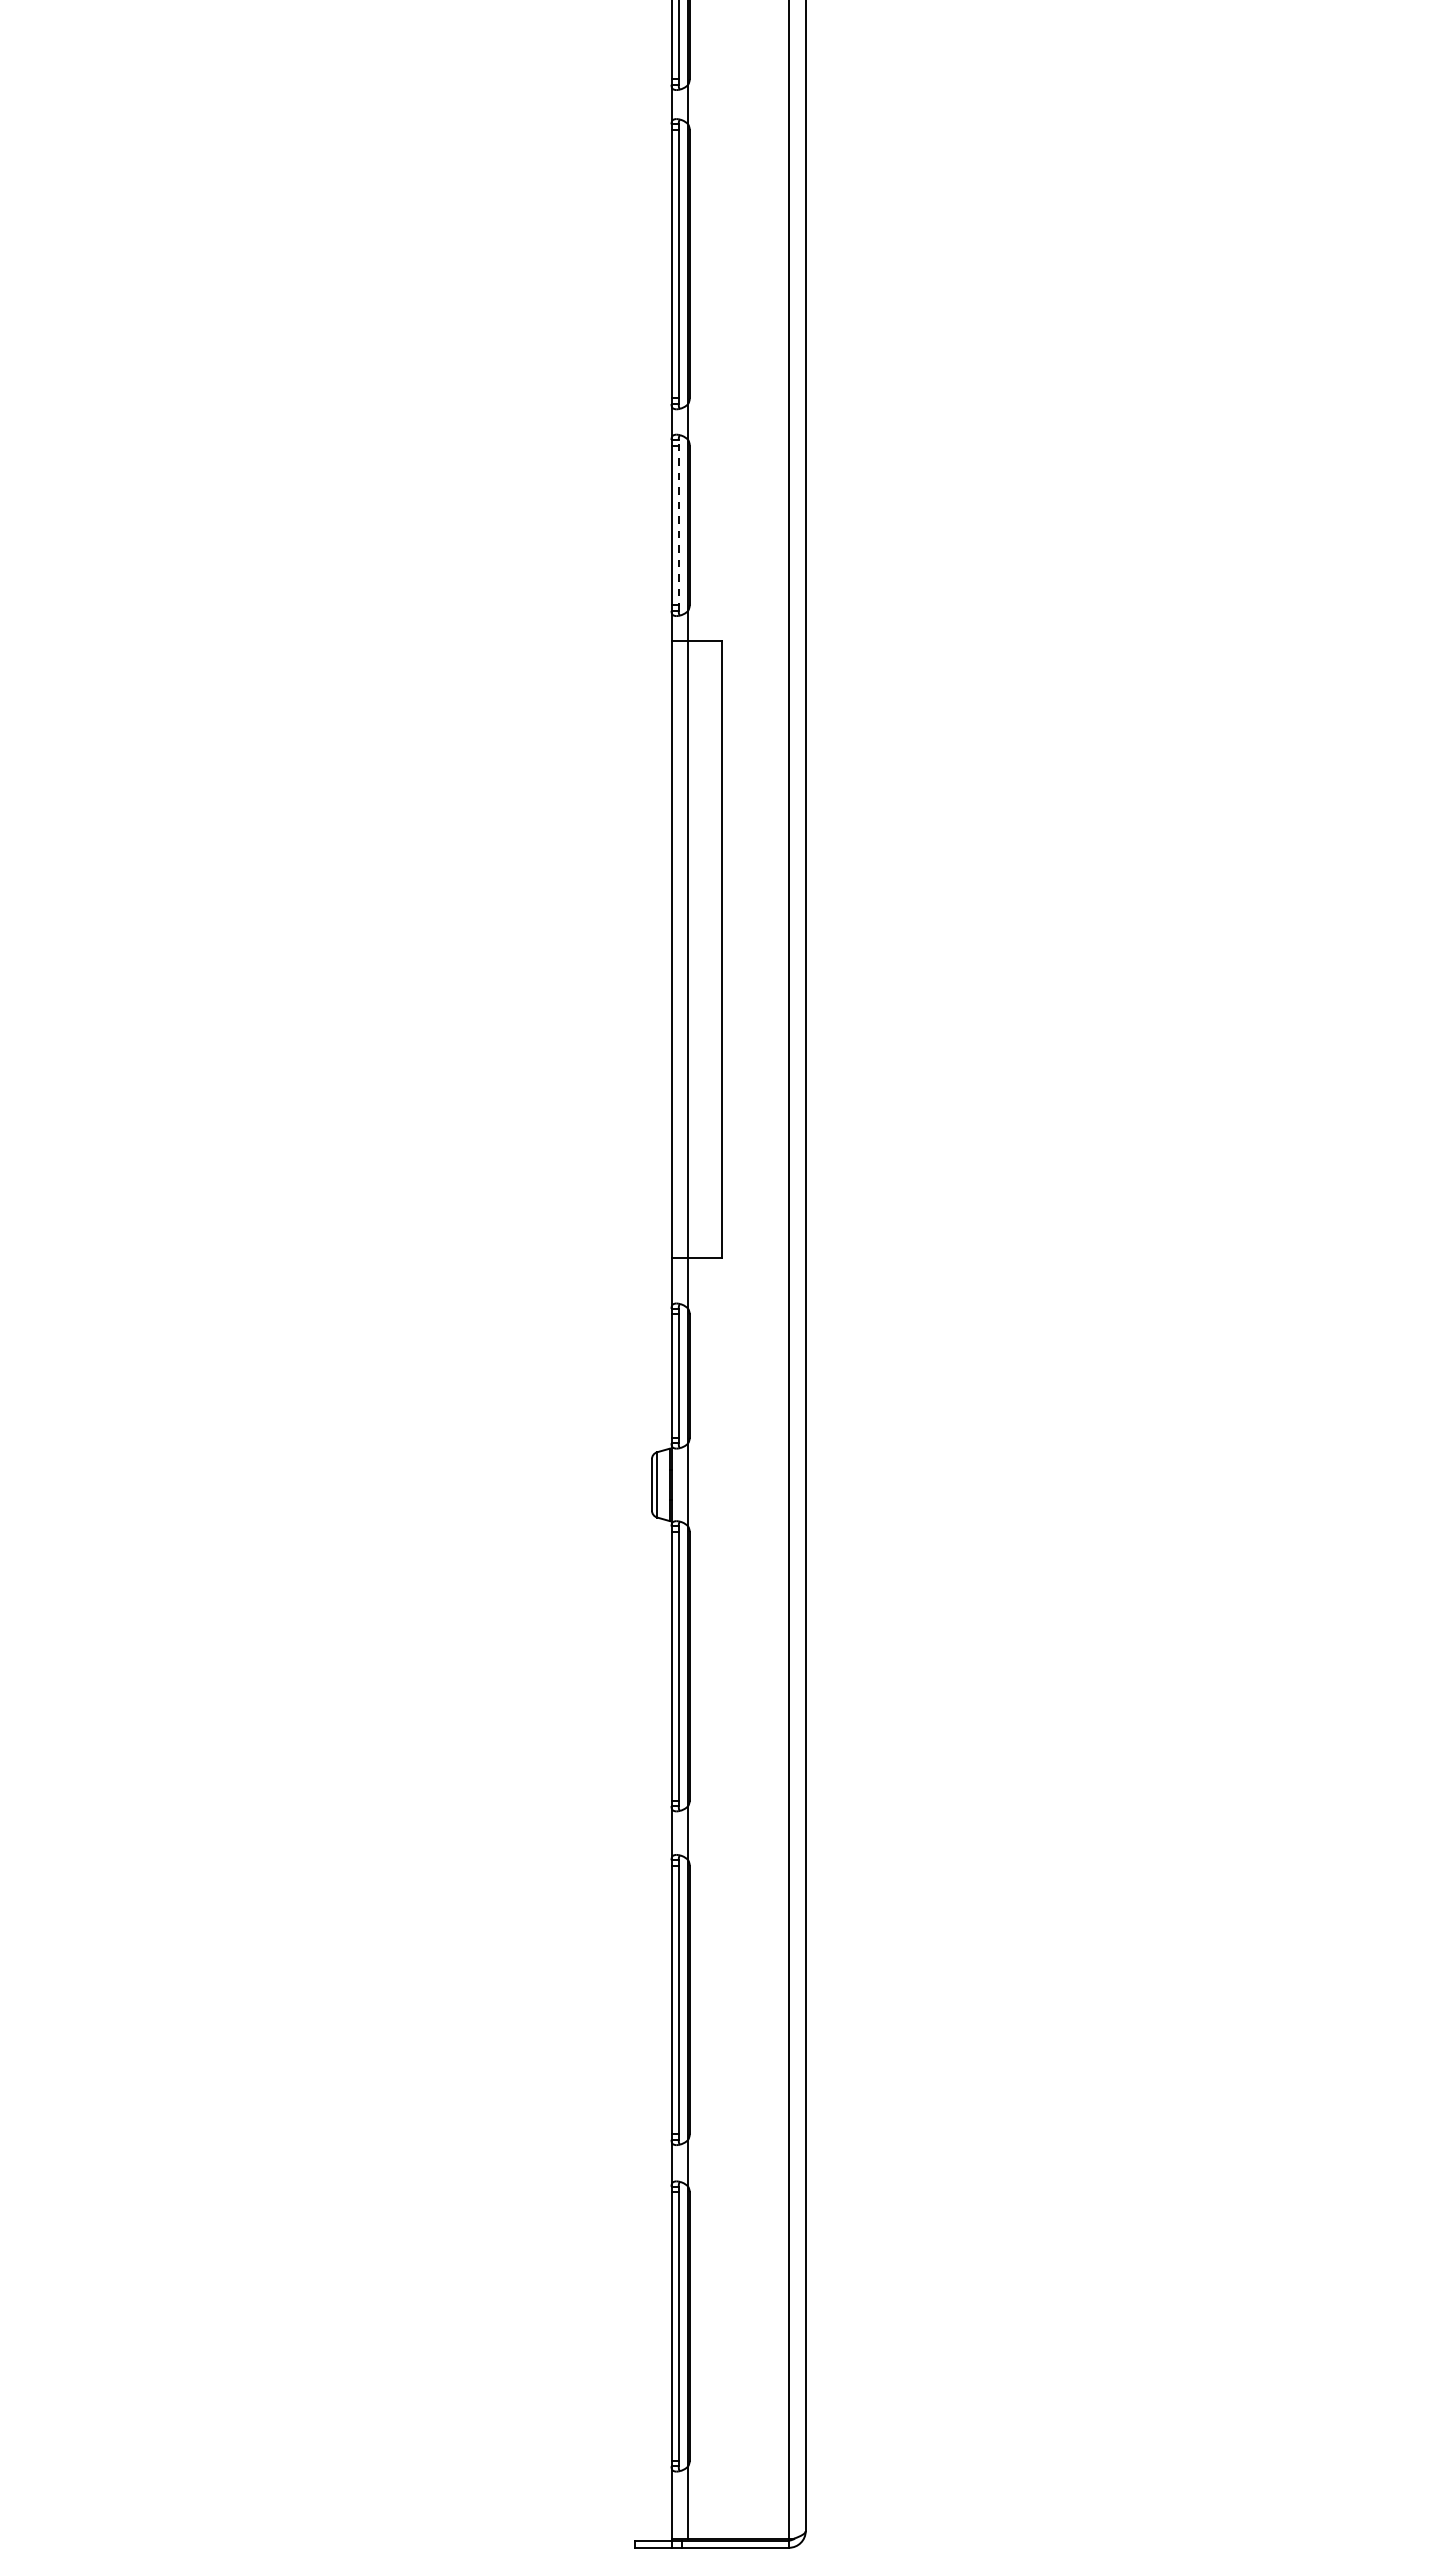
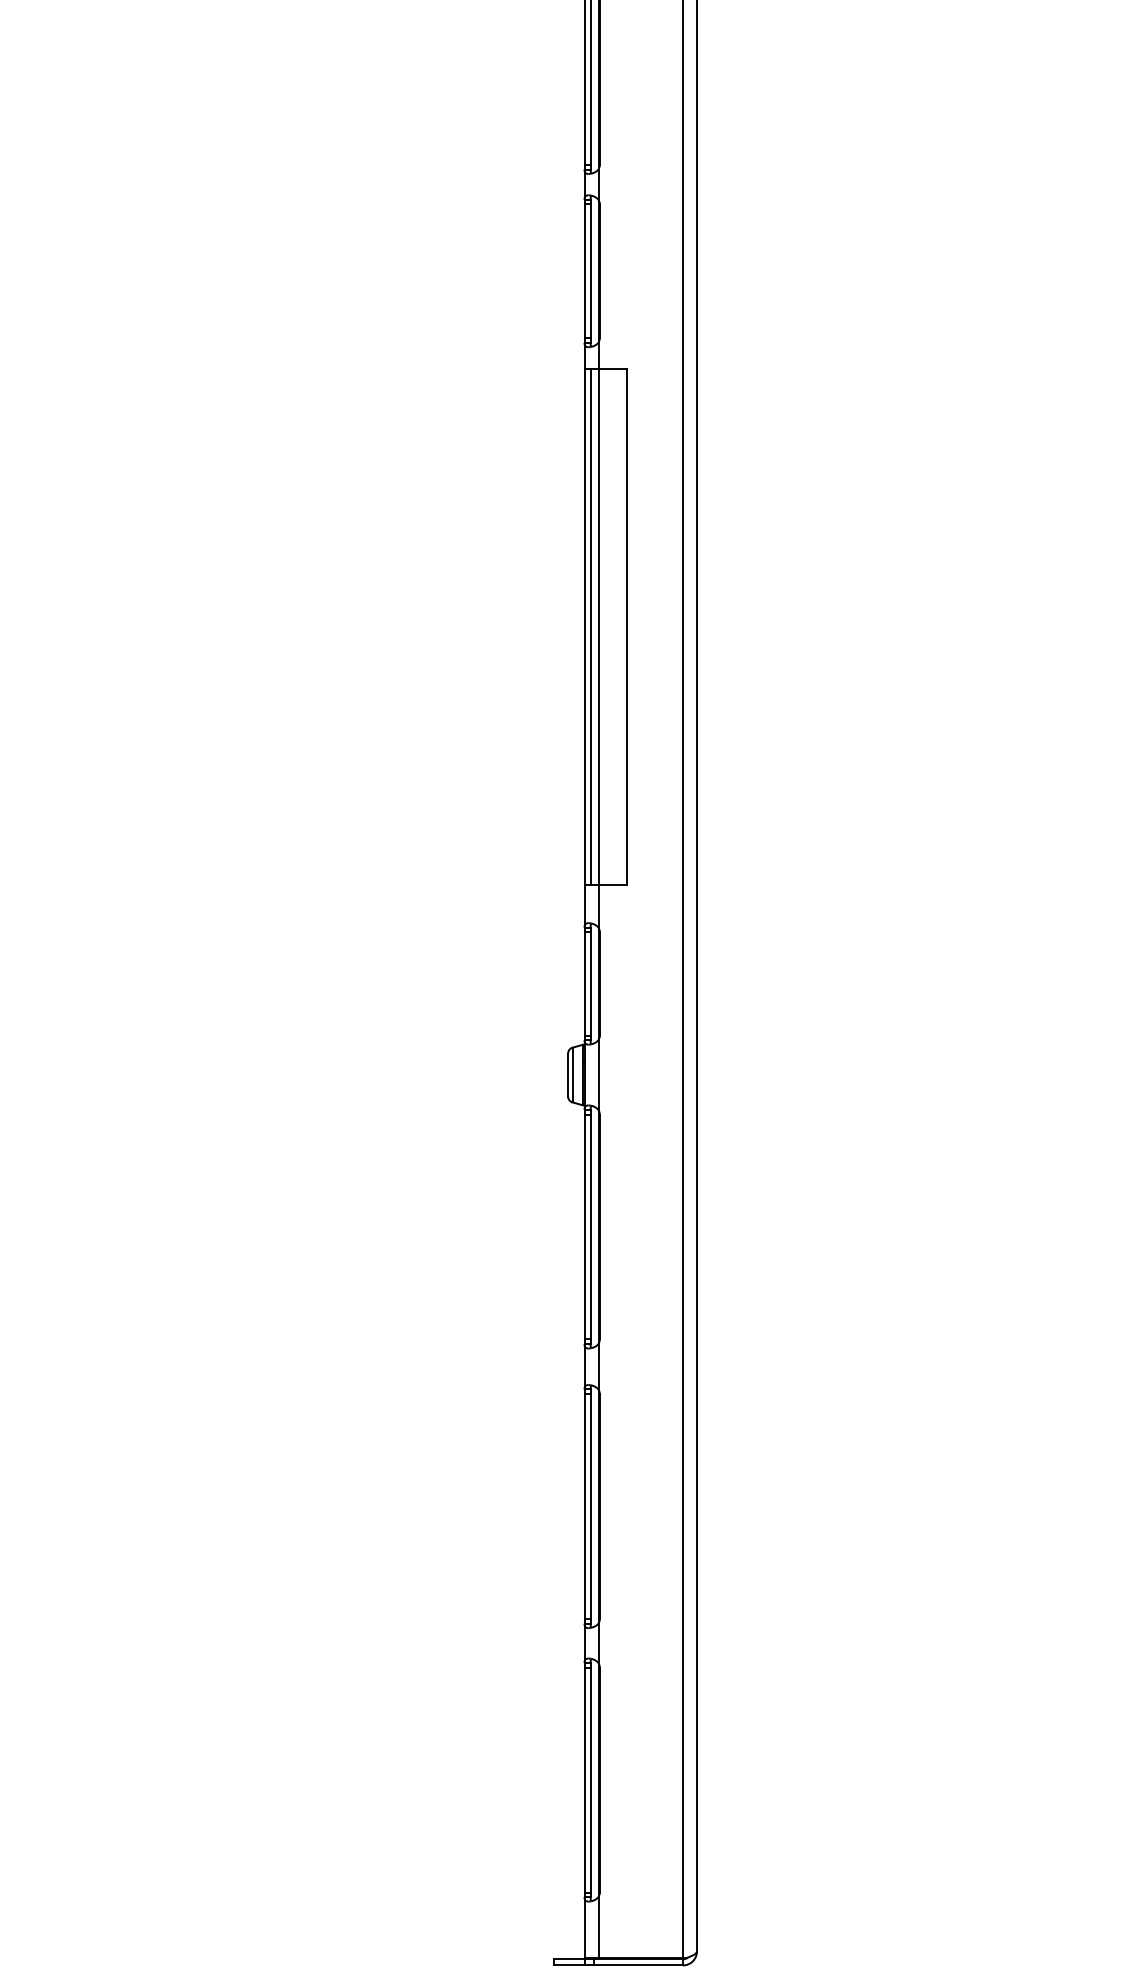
line: (678, 524) -> (590, 270), dashed -> solid
line: (678, 949) -> (590, 626), added

